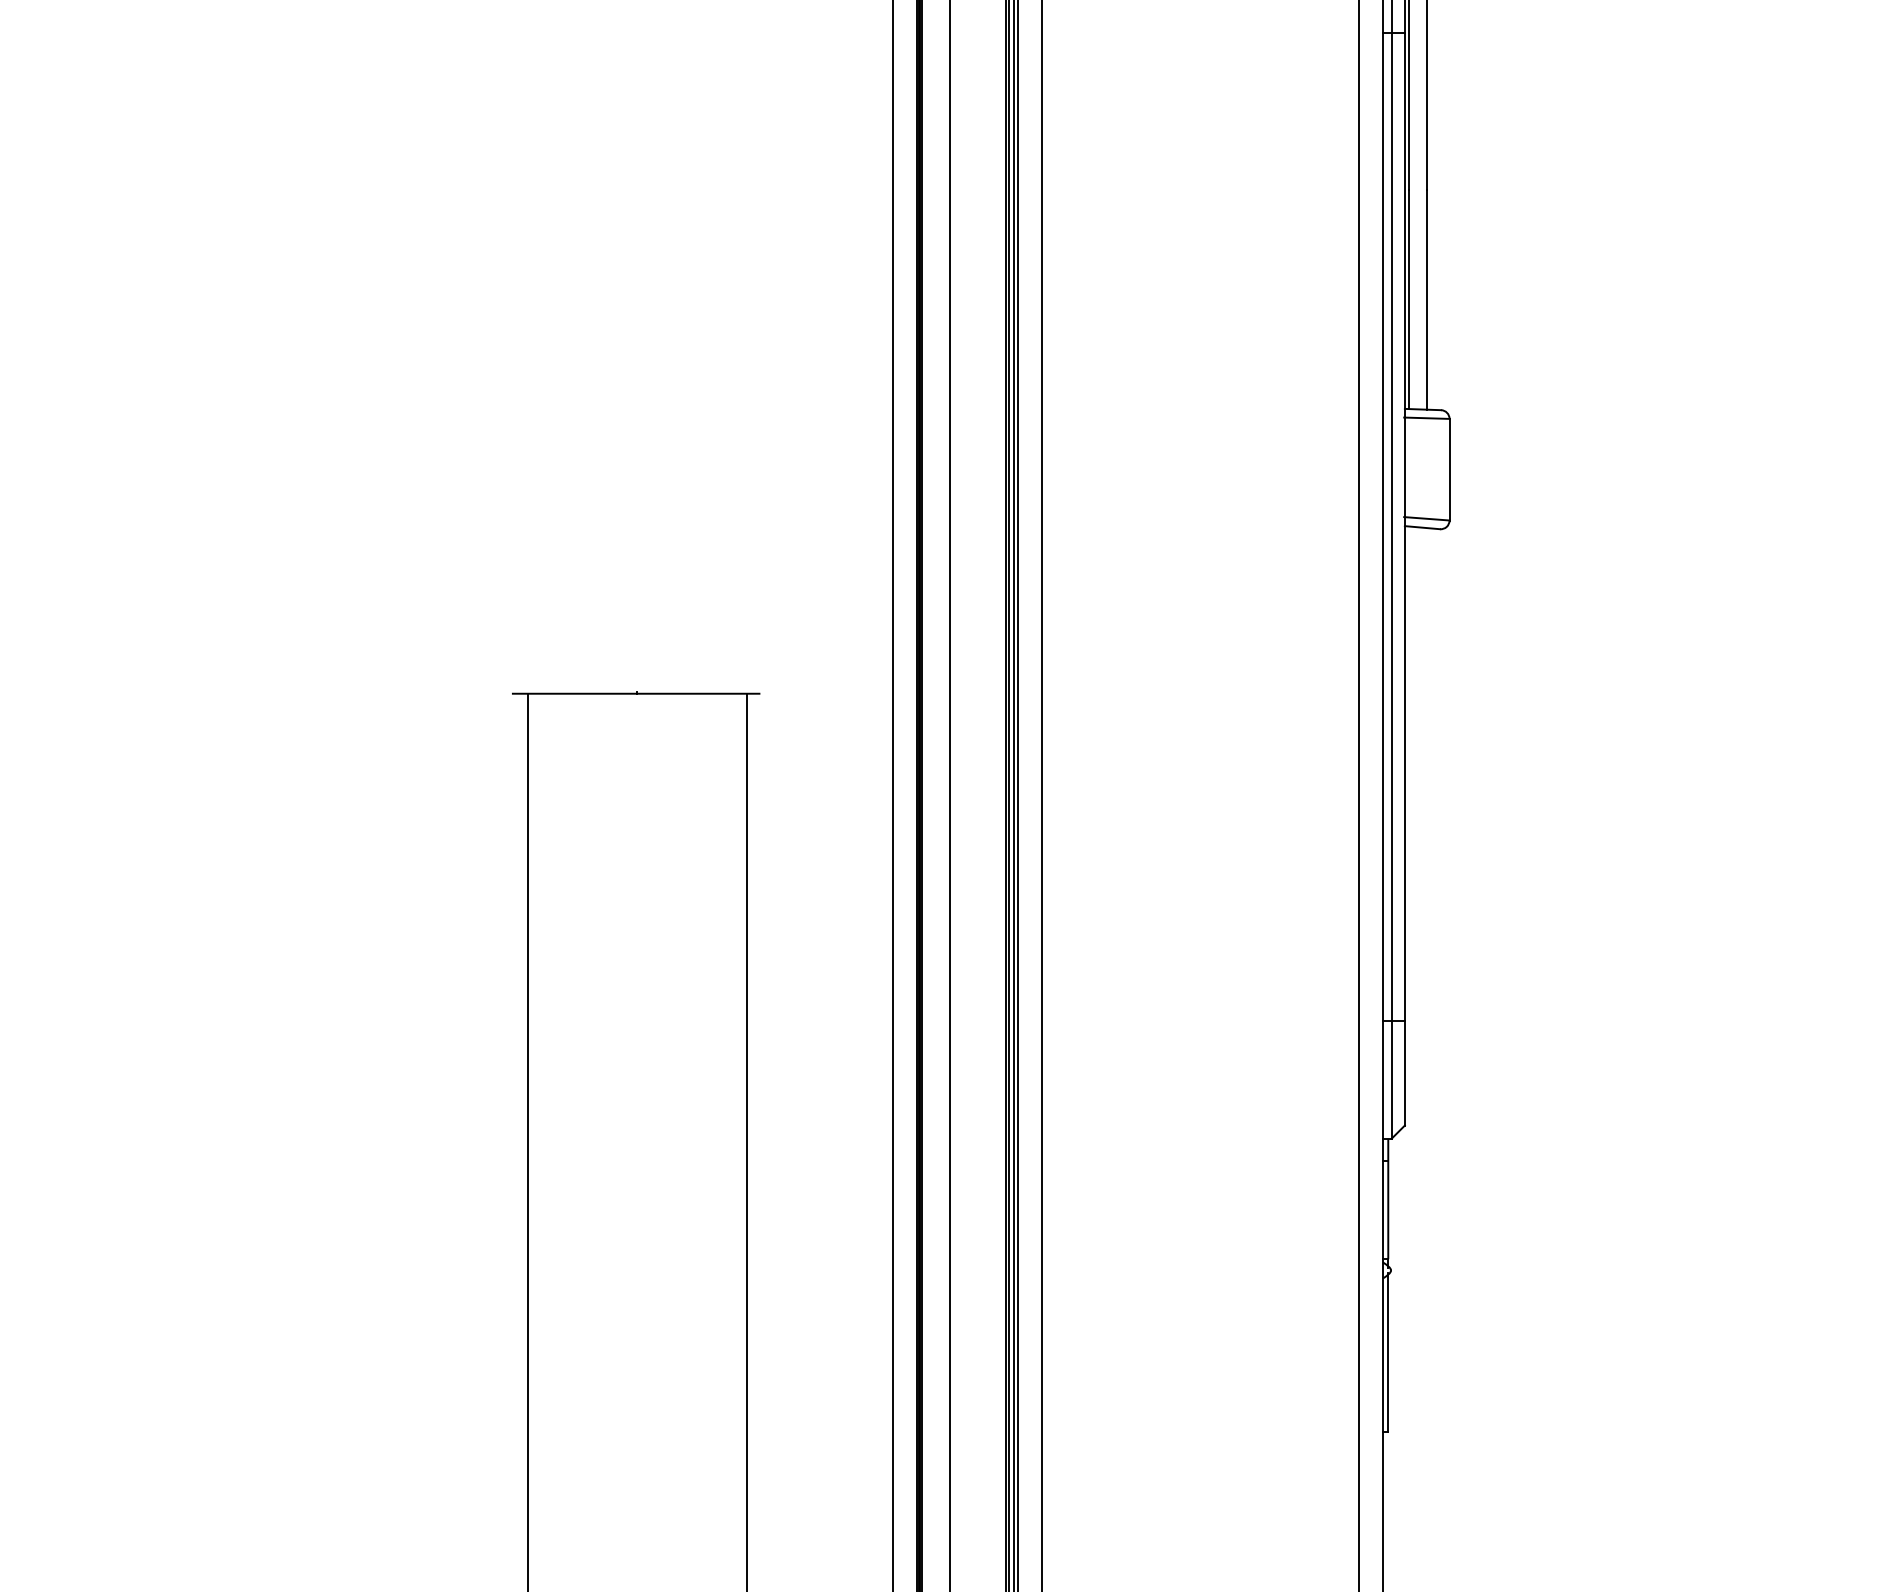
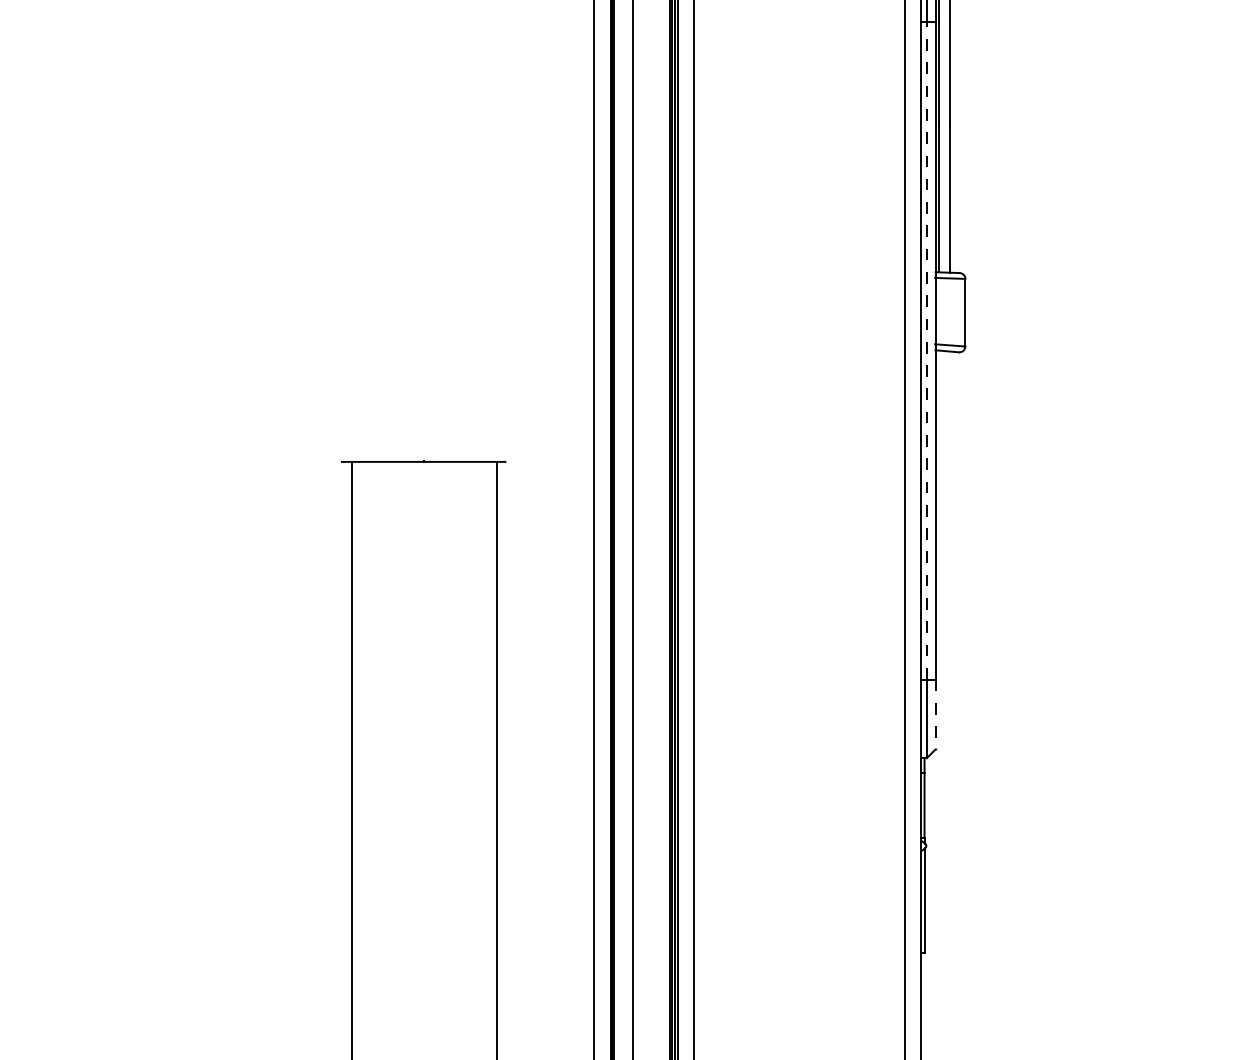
line: (1391, 526) -> (926, 350), solid -> dashed
line: (1404, 1073) -> (935, 714), solid -> dashed

